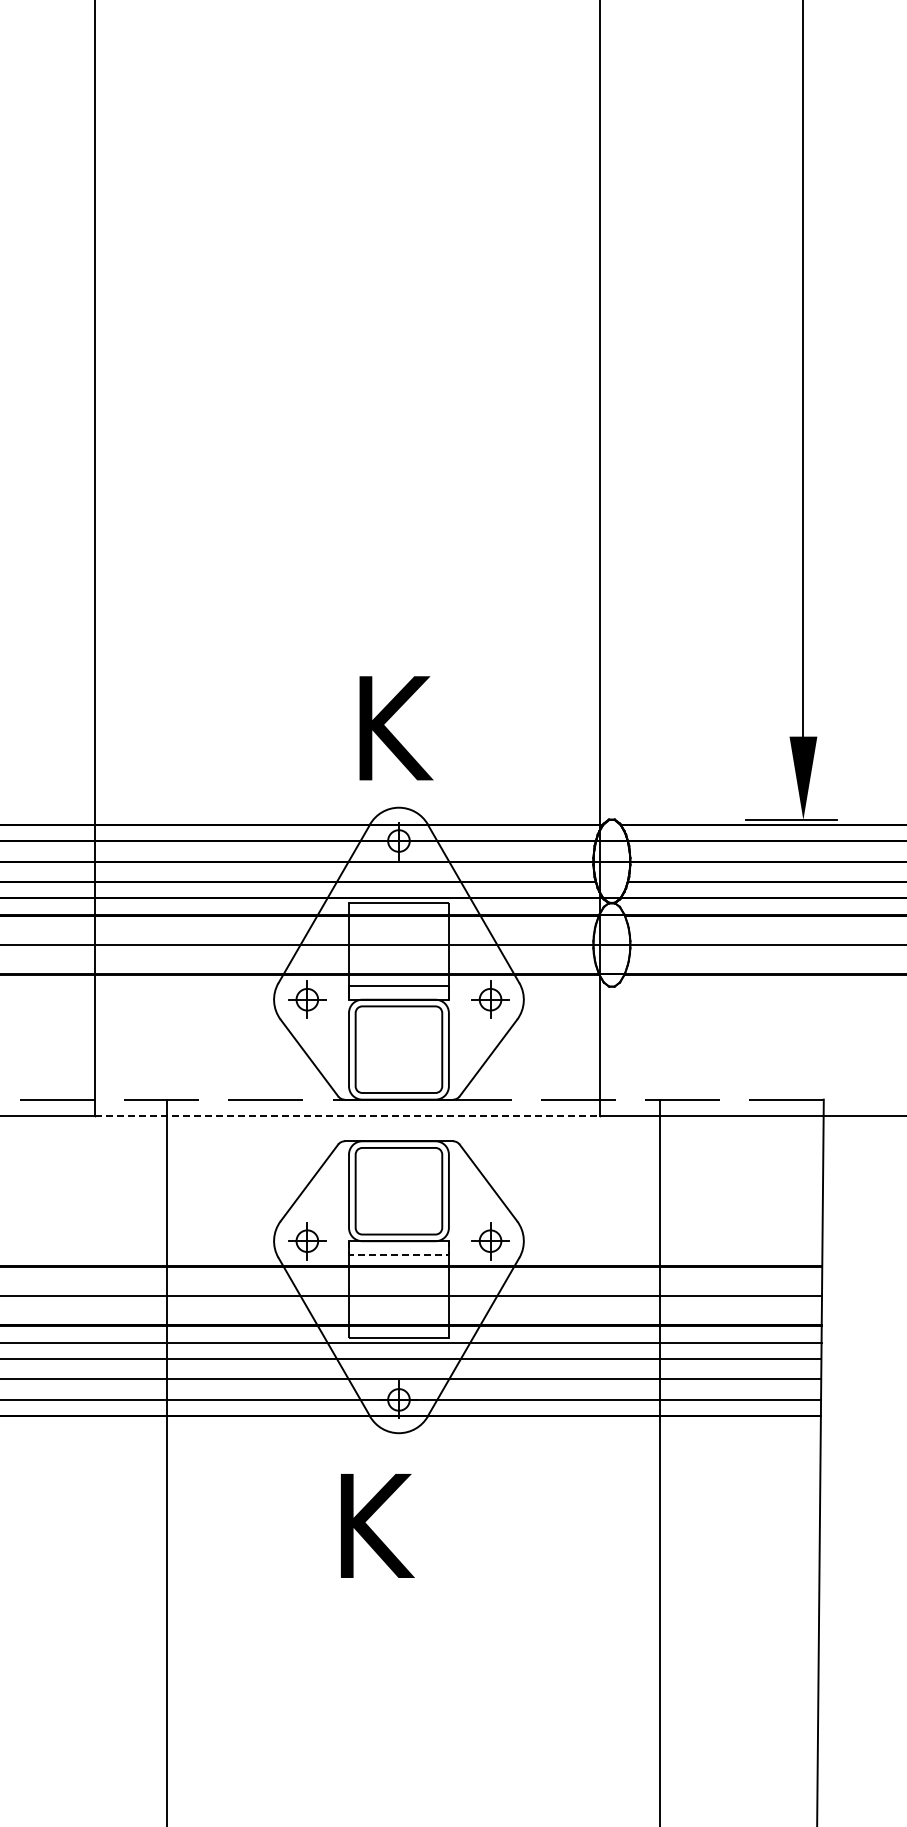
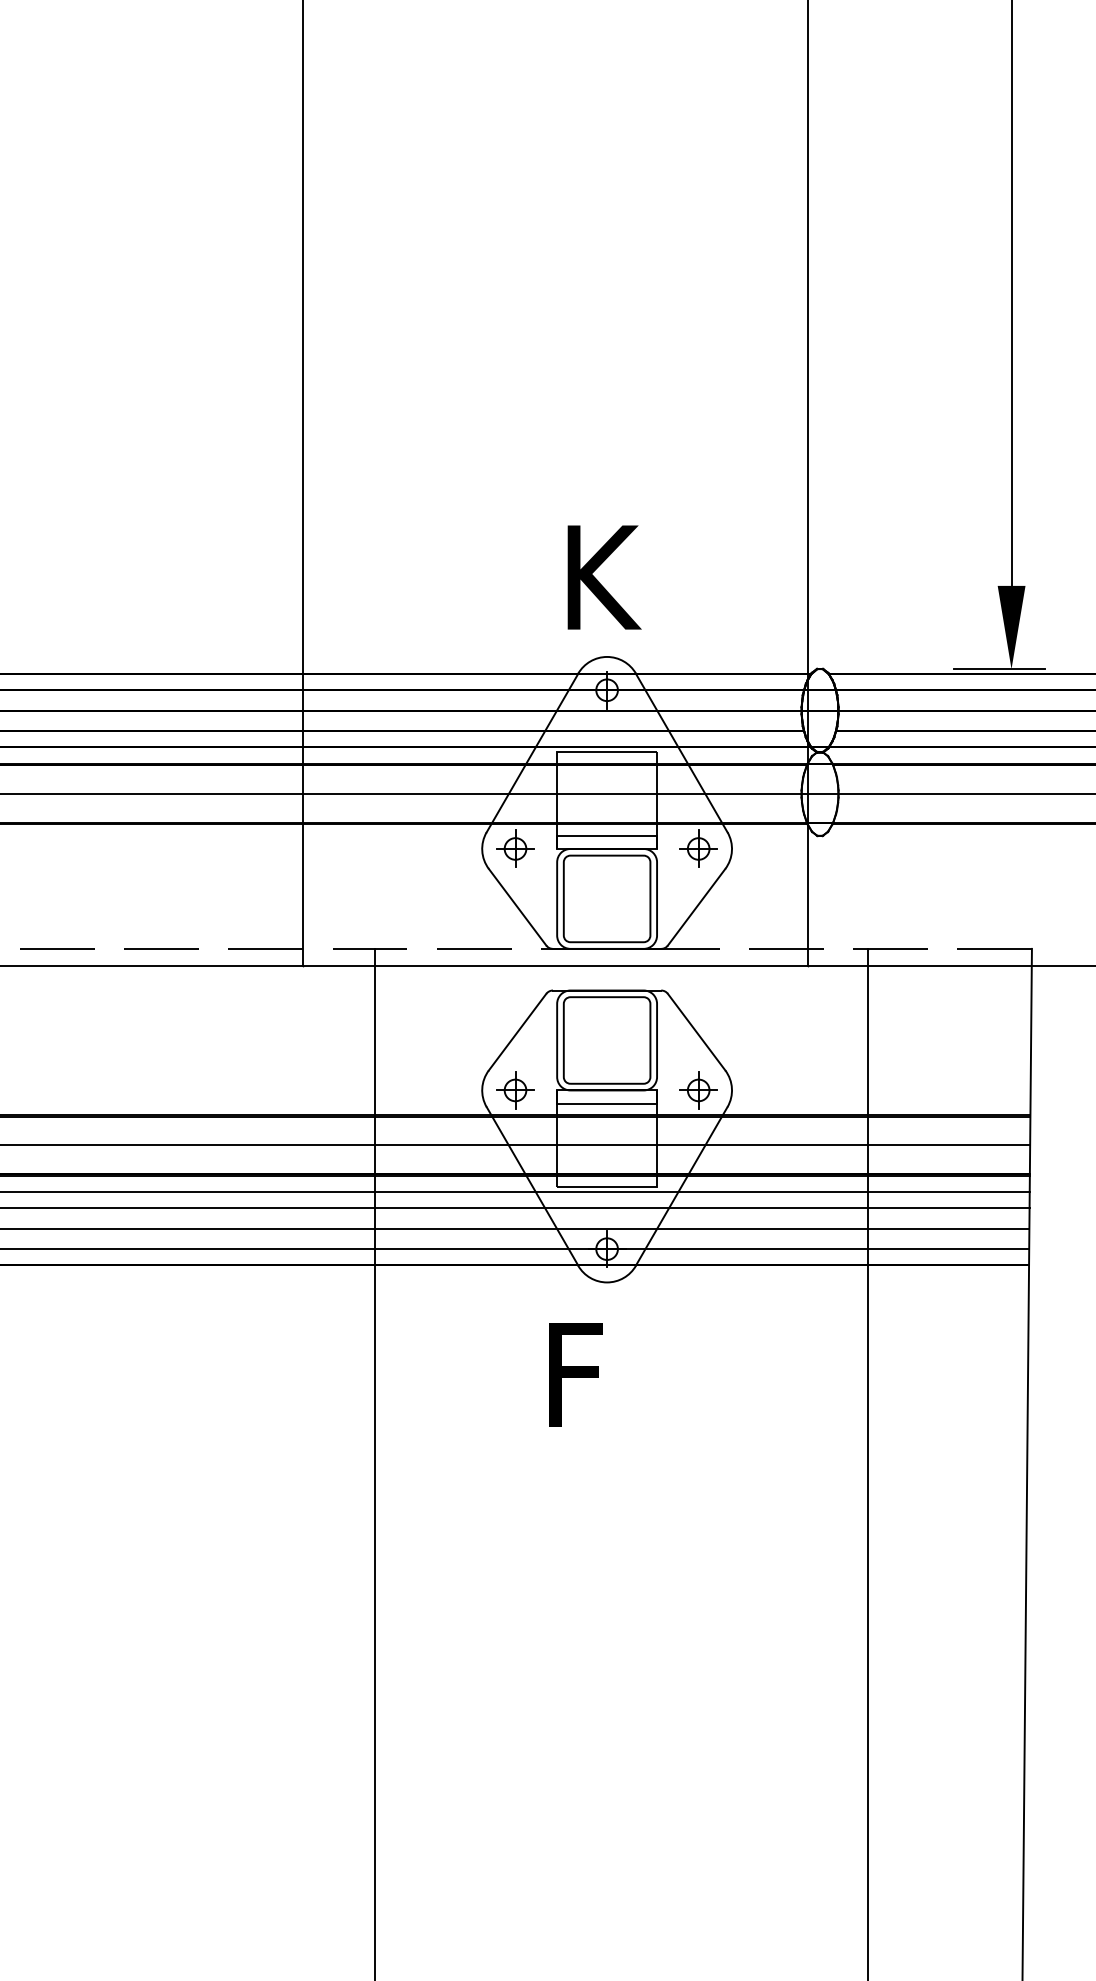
line: (347, 1116) -> (555, 965), dashed -> solid
line: (399, 1254) -> (607, 1103), dashed -> solid
text: (377, 1526) -> (585, 1375), K -> F

